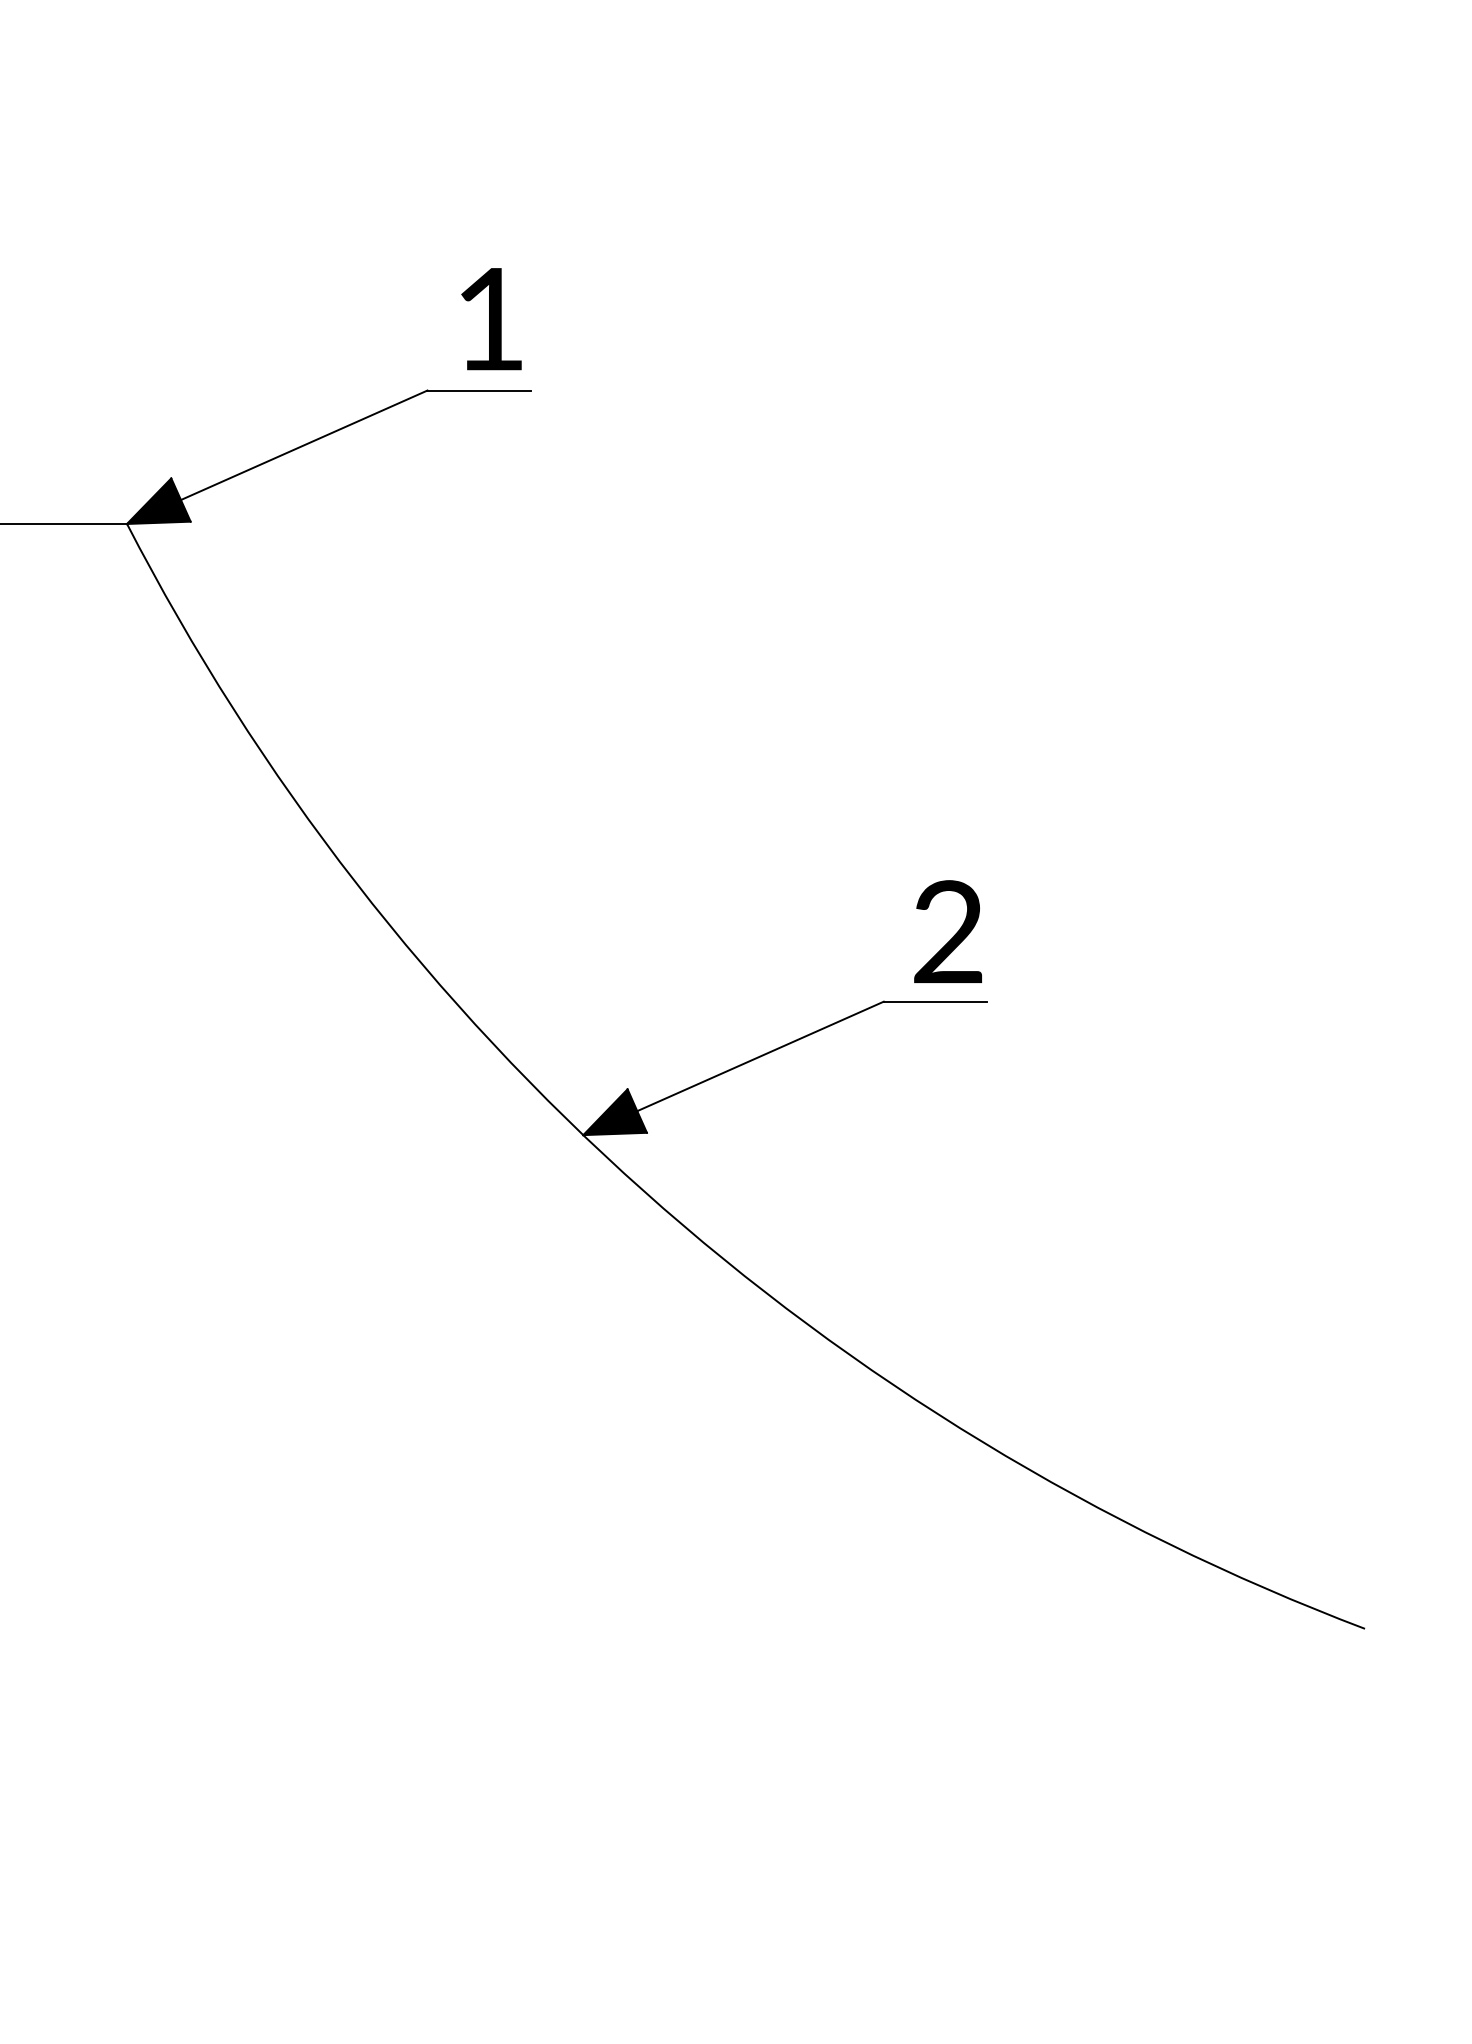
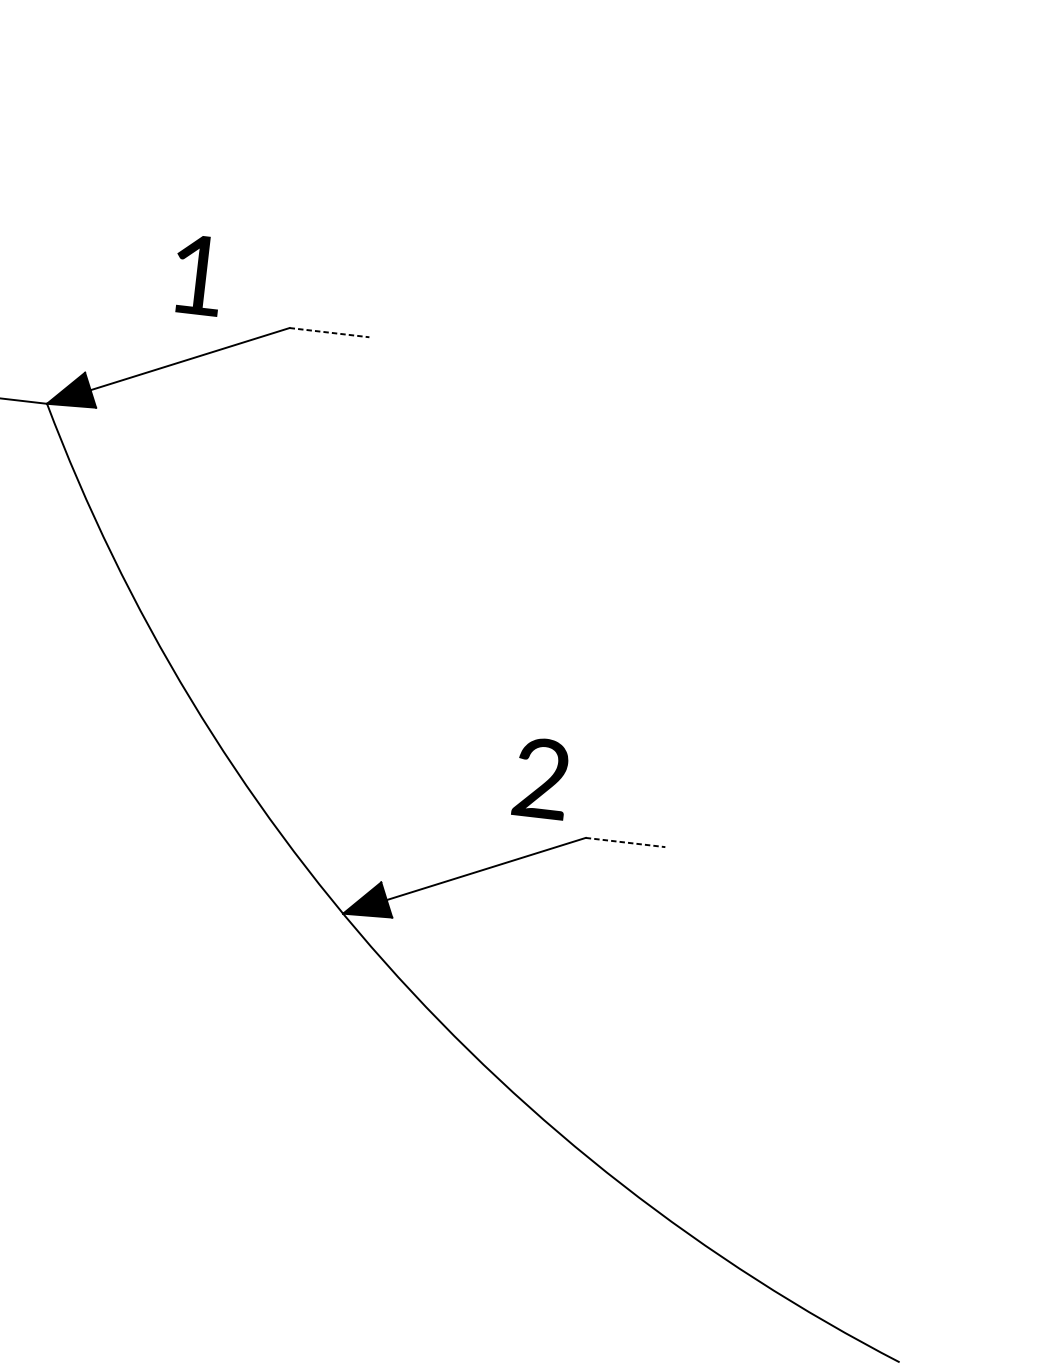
text: (491, 319) -> (198, 275), moved
line: (479, 390) -> (329, 332), solid -> dashed
text: (947, 931) -> (541, 778), moved
line: (935, 1001) -> (625, 842), solid -> dashed

